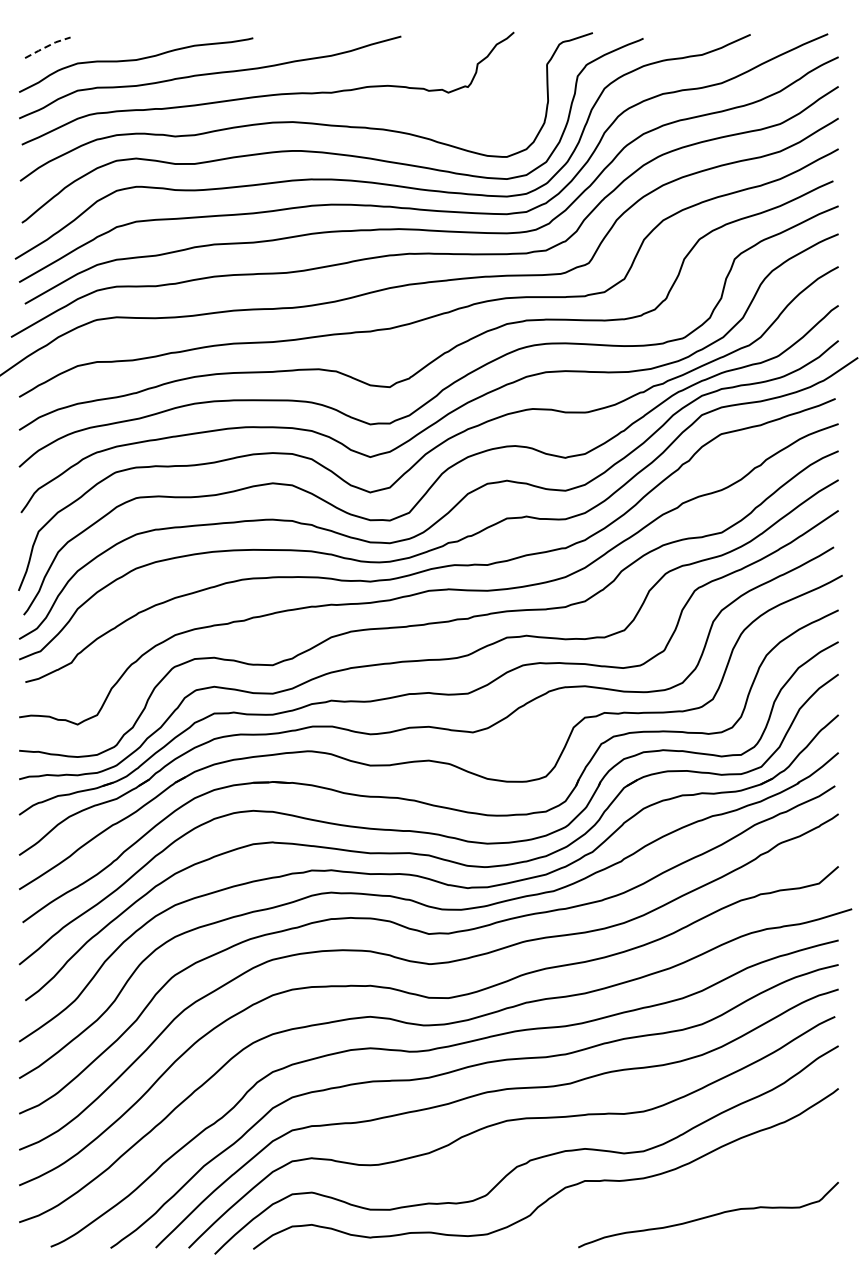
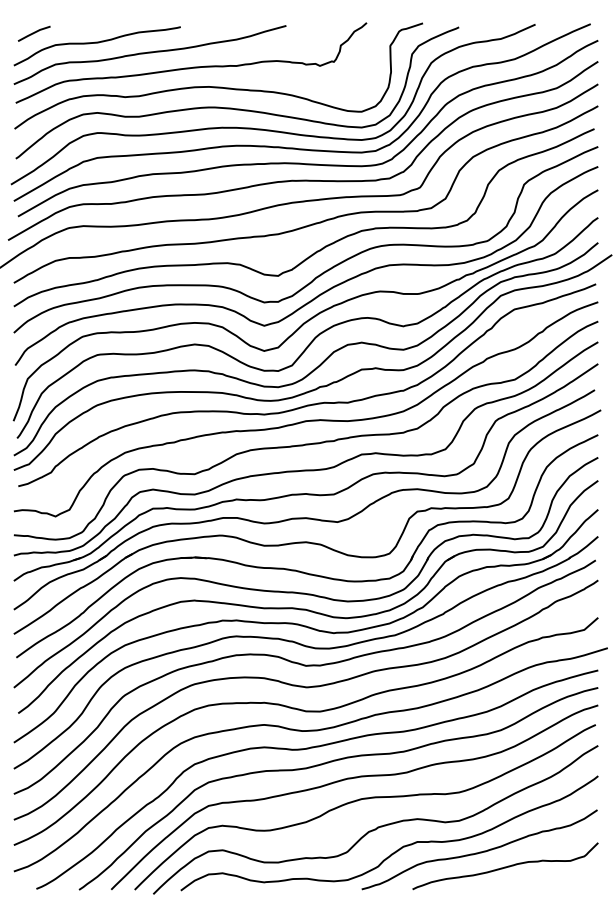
line: (47, 46) -> (34, 32), dashed -> solid
curve: (673, 1194) -> (480, 851), added

